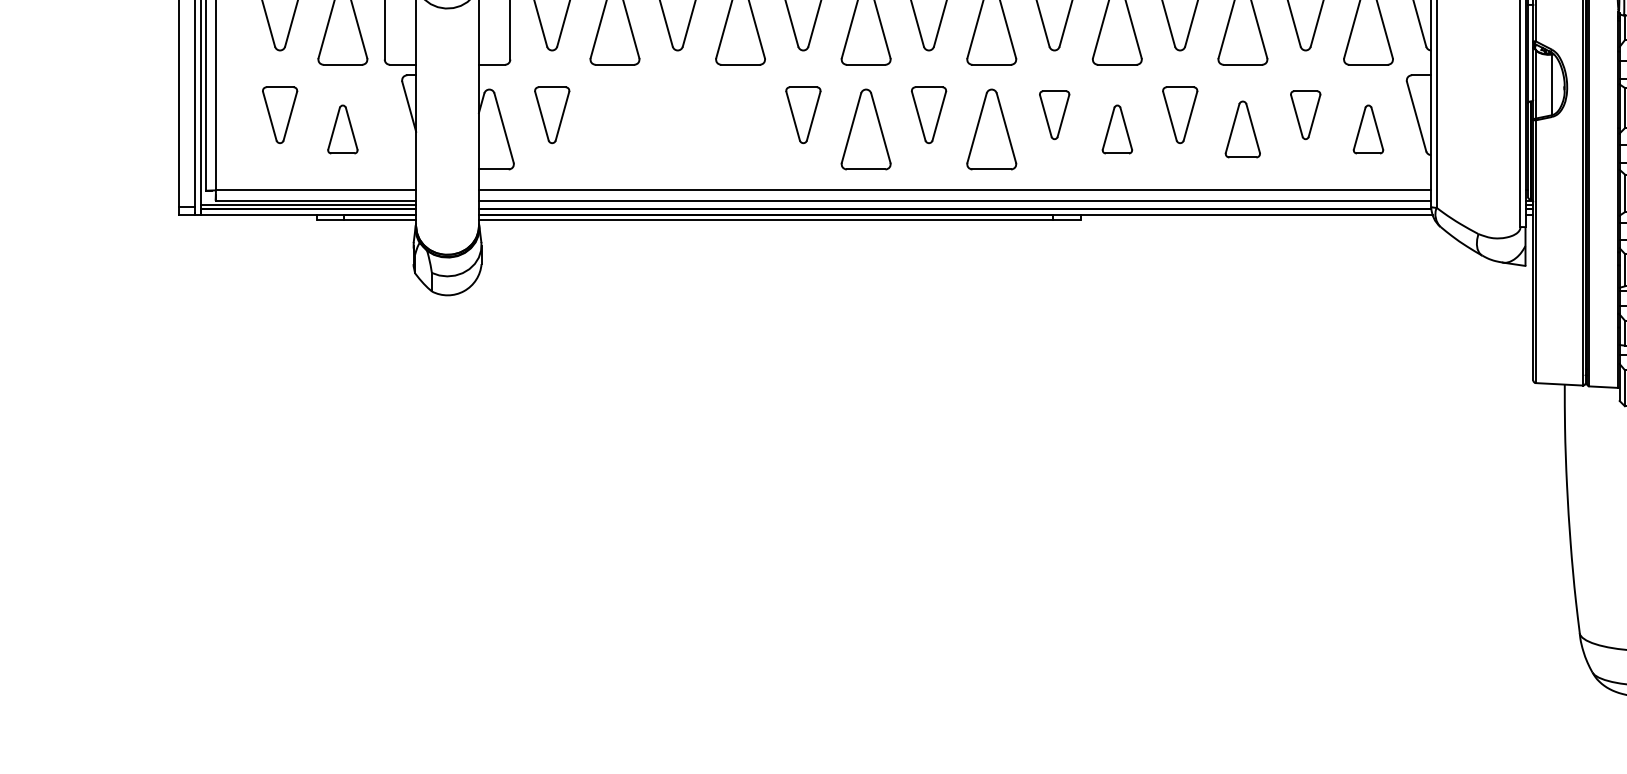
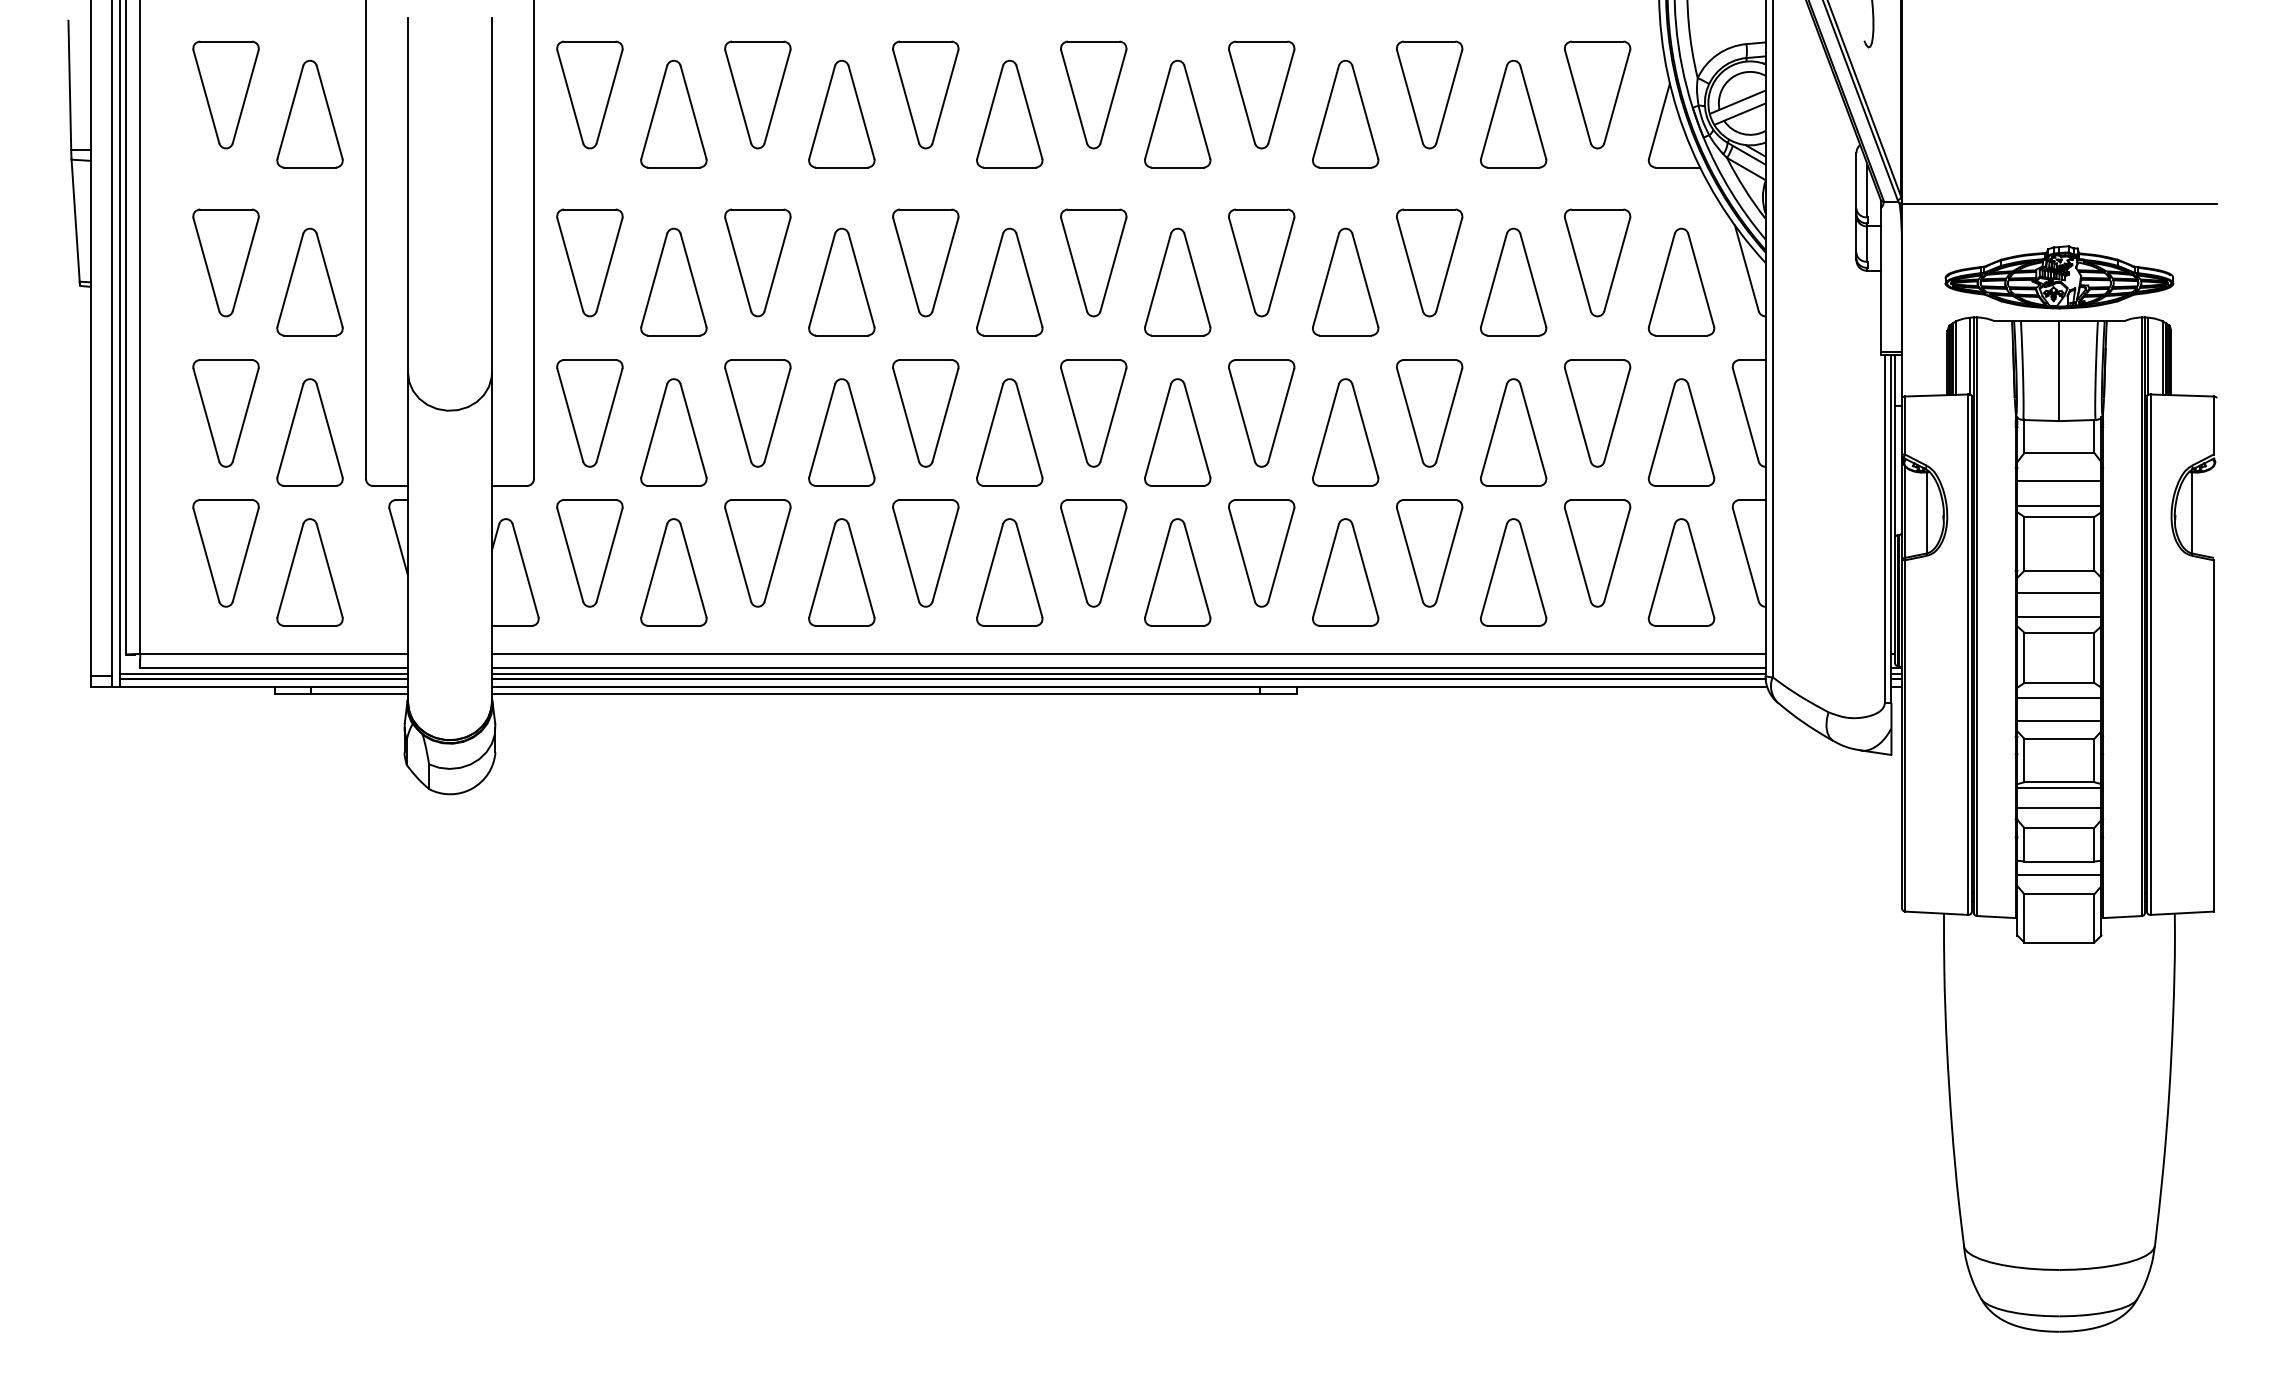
part: (279, 115) -> (225, 553), size x1.43
part: (551, 115) -> (589, 553), size x1.43
part: (677, 115) -> (757, 553), added
part: (803, 115) -> (925, 553), size x1.43
part: (928, 115) -> (1093, 553), size x1.43
part: (1054, 115) -> (1261, 553), size x1.67
part: (1180, 115) -> (1429, 553), size x1.43
part: (1305, 115) -> (1597, 553), size x1.67
part: (342, 129) -> (309, 572), size x1.67
part: (614, 129) -> (673, 572), added
part: (740, 129) -> (841, 572), added
part: (1117, 129) -> (1345, 572), size x1.67
part: (1242, 129) -> (1513, 572), size x1.43
part: (1368, 129) -> (1681, 572), size x1.67
line: (954, 205) -> (1128, 673), added

